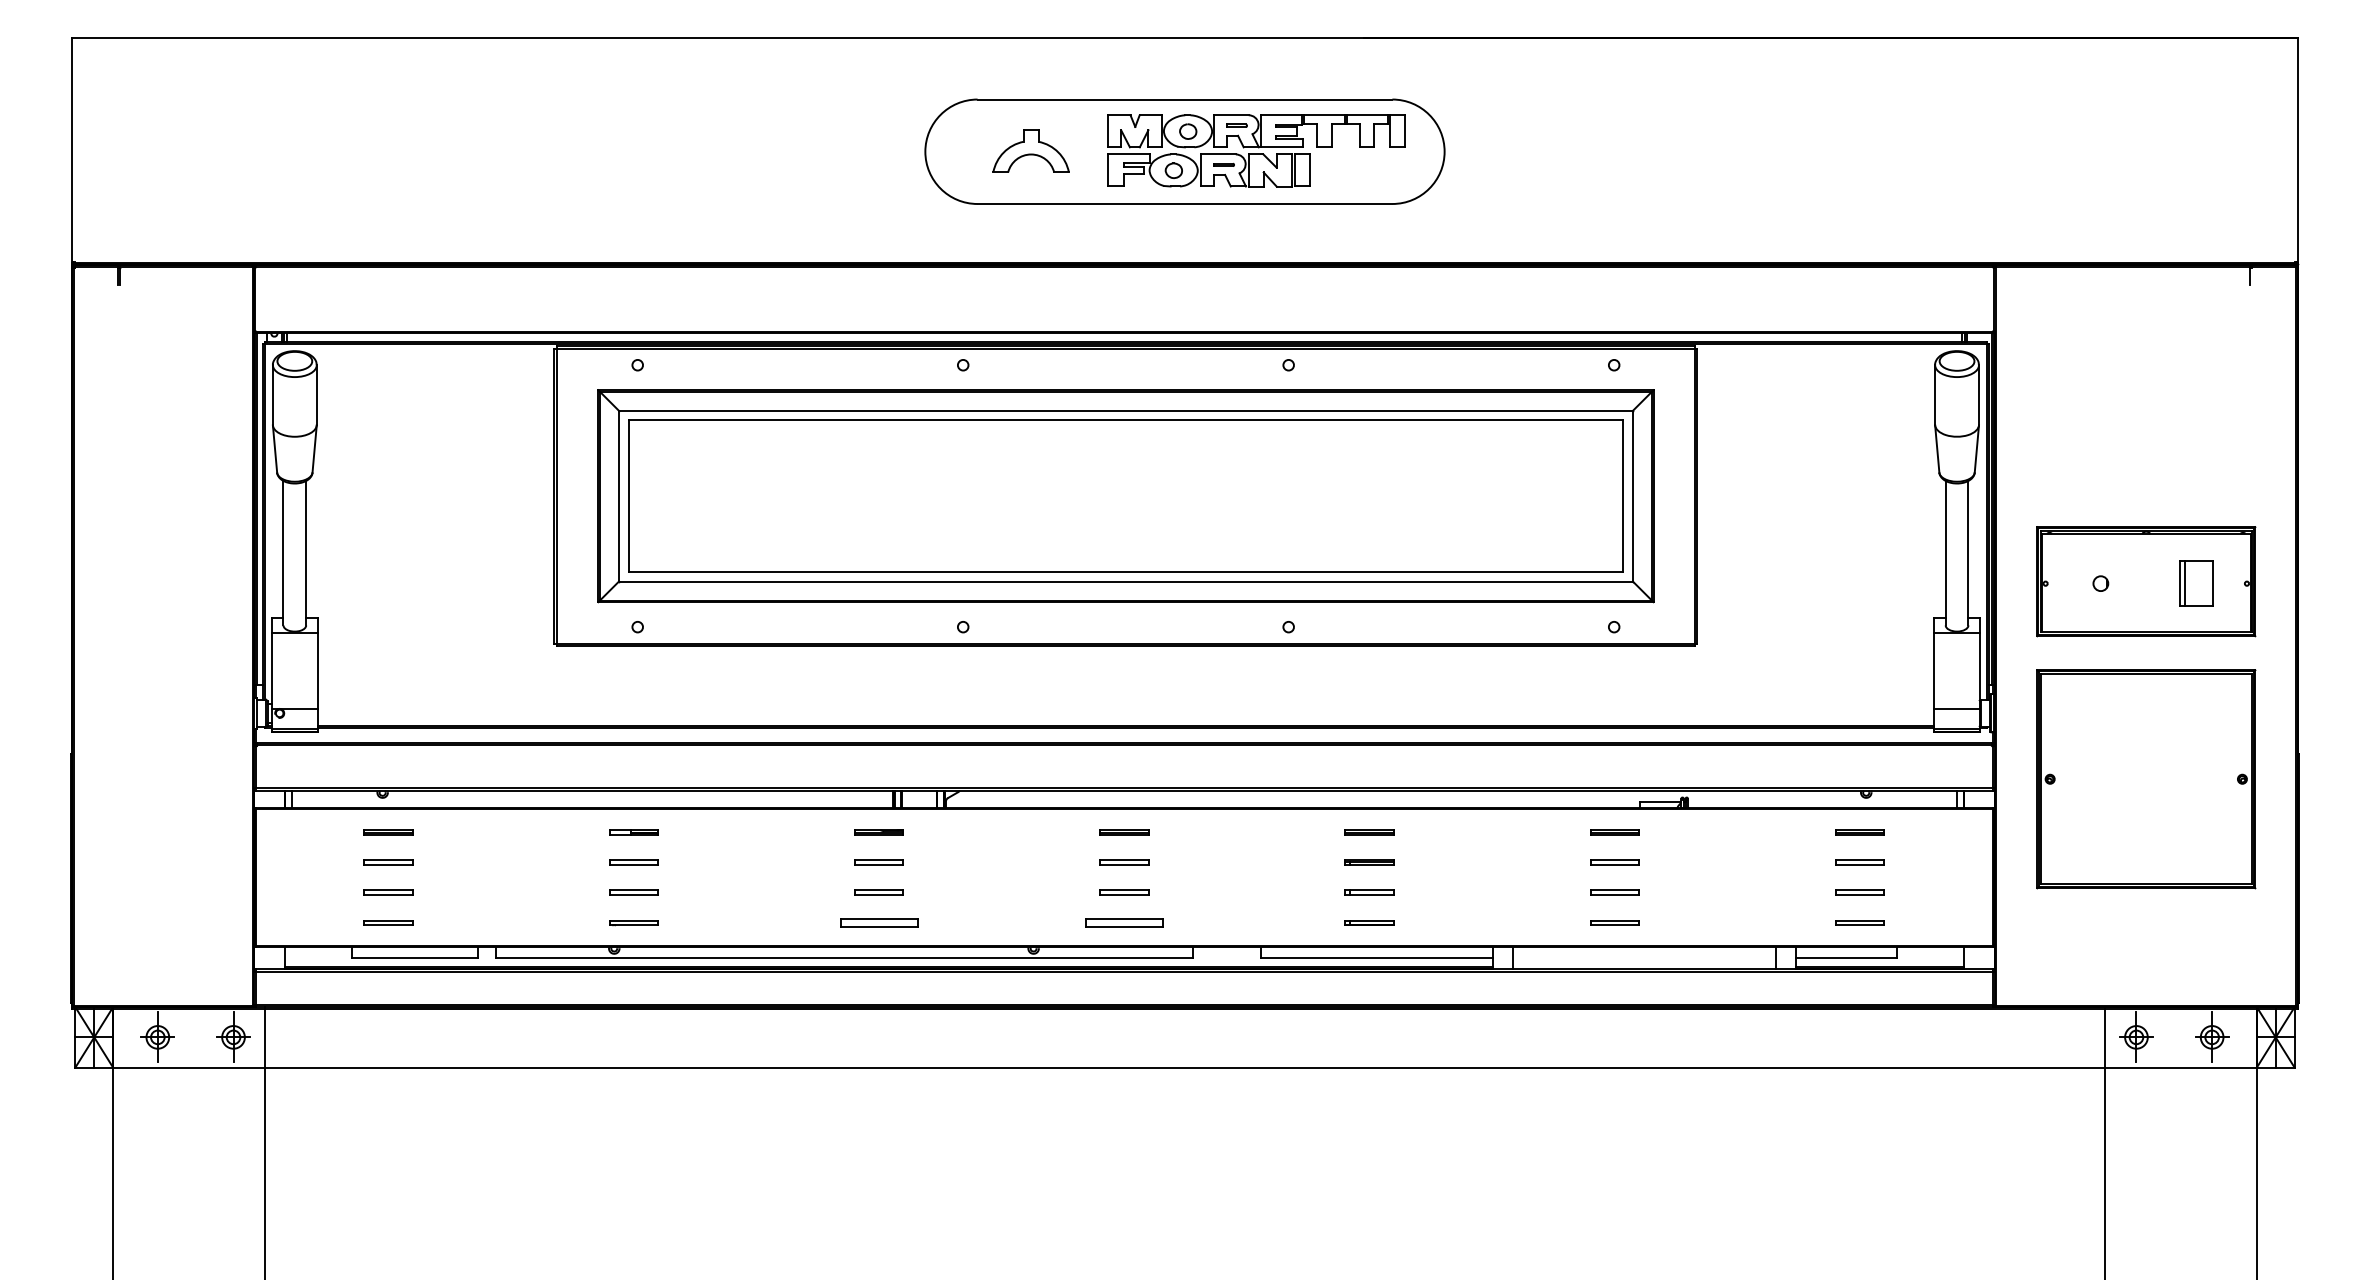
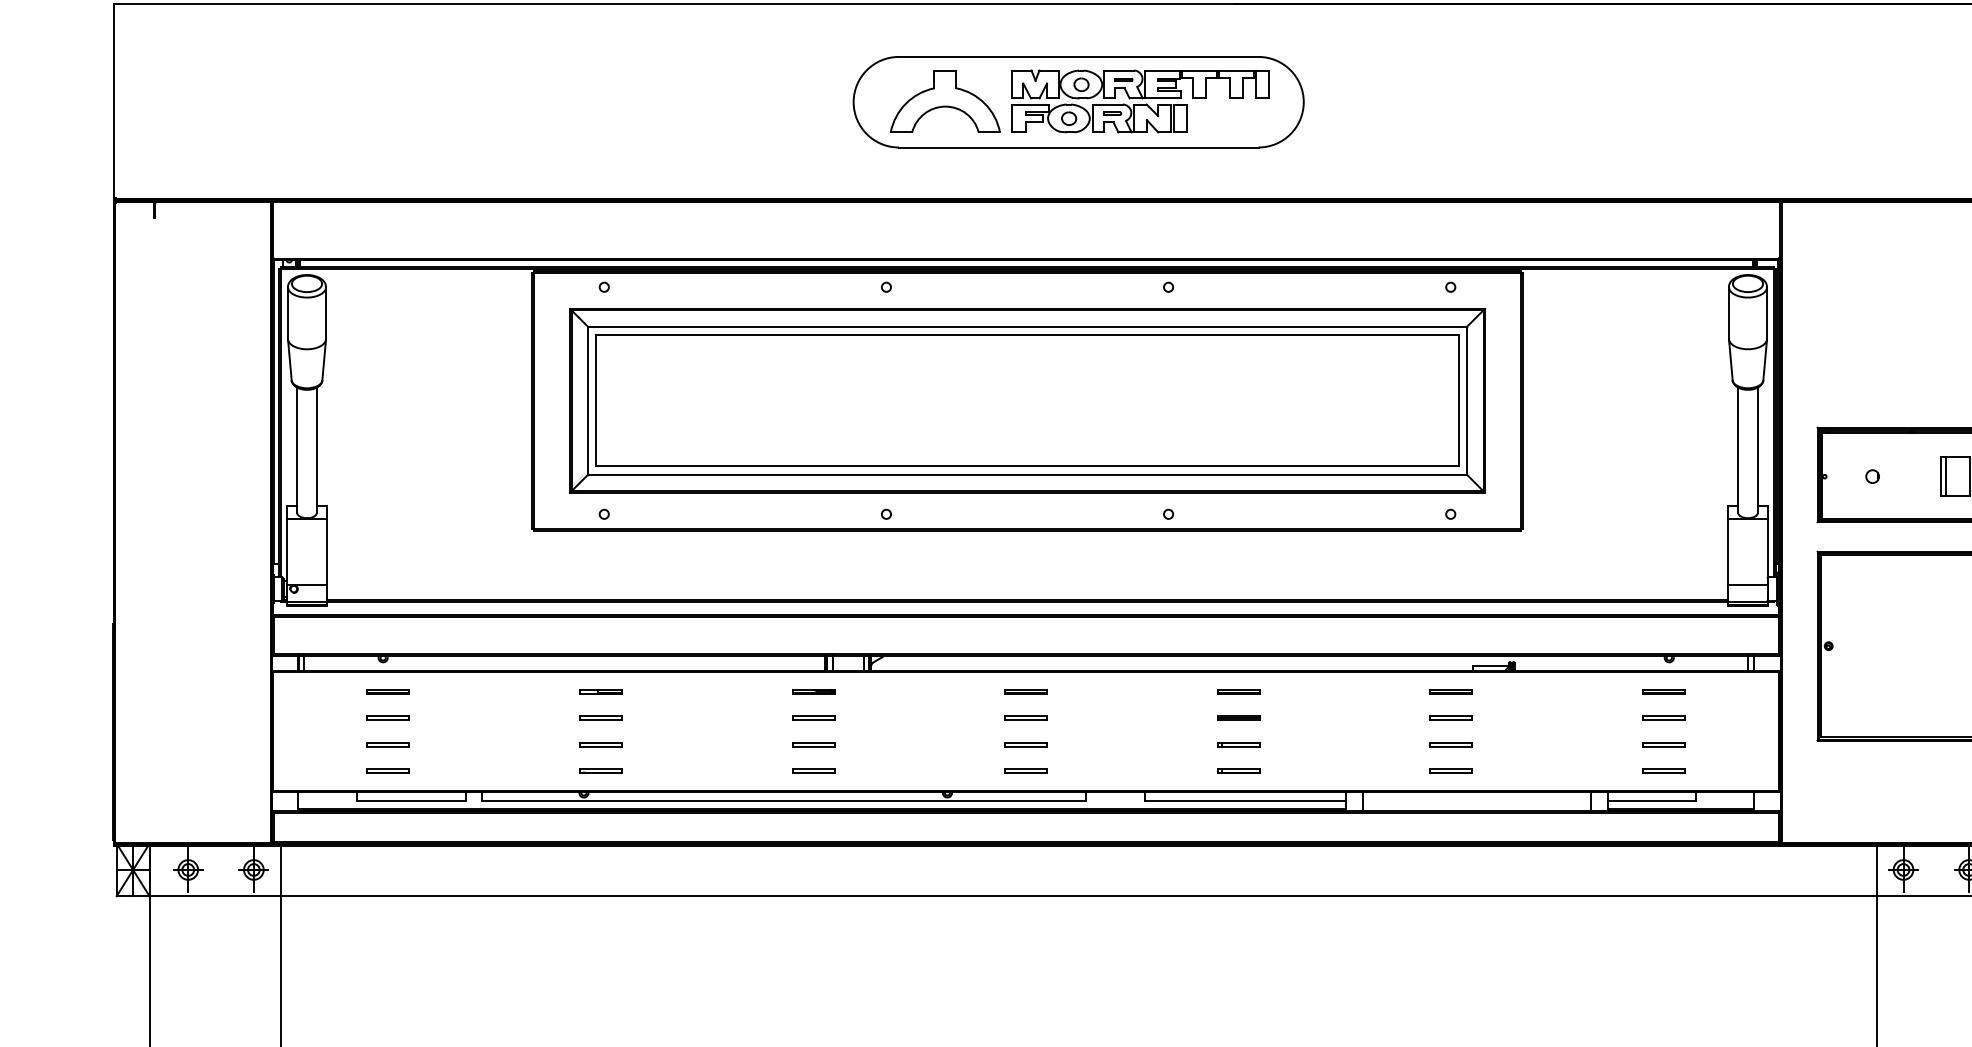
part: (1030, 150) -> (944, 101), size x1.67
part: (878, 922) -> (813, 770), size x0.62
part: (1124, 922) -> (1026, 770), size x0.62

